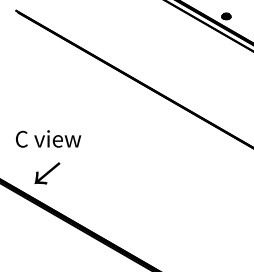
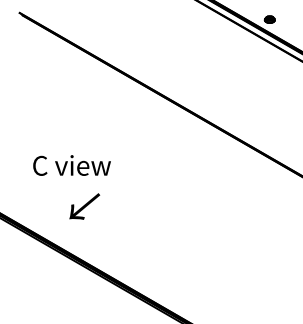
text: (48, 138) -> (71, 165), moved
text: (47, 173) -> (84, 206), moved

